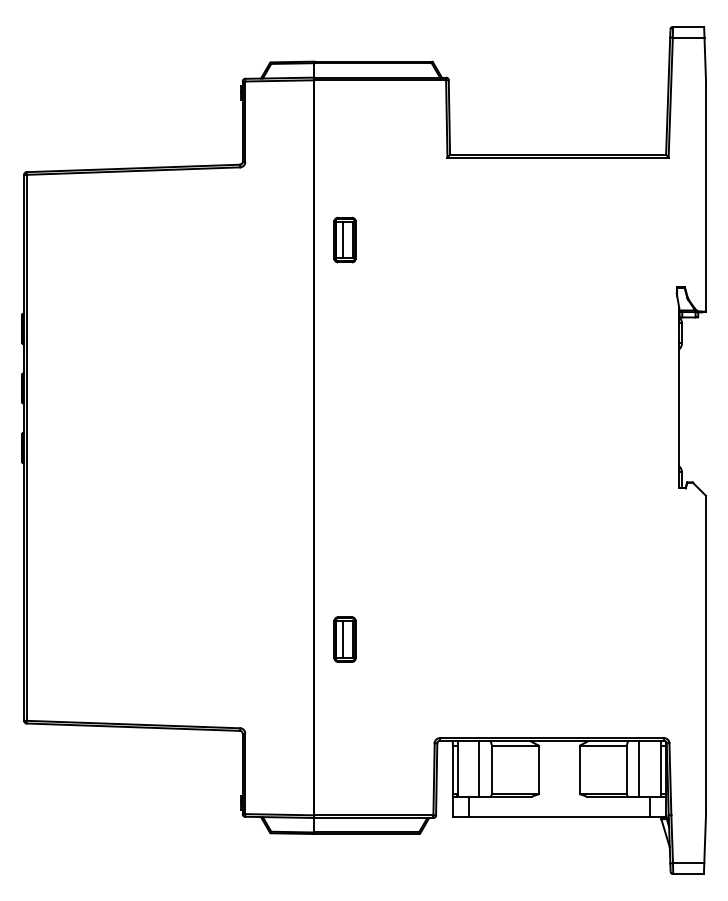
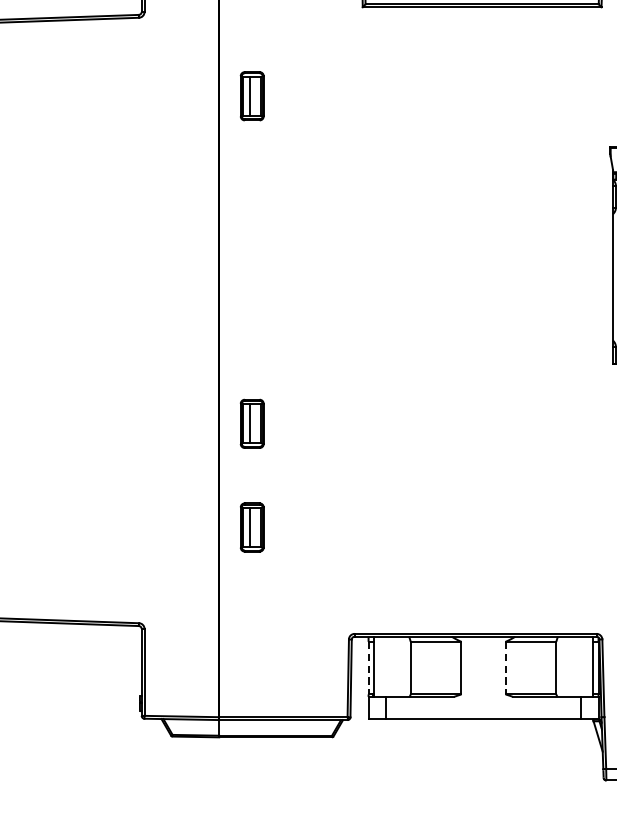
part: (344, 543) -> (251, 423), added
line: (479, 768) -> (397, 666), removed
line: (639, 768) -> (570, 666), removed
line: (452, 770) -> (368, 668), solid -> dashed
line: (579, 770) -> (505, 668), solid -> dashed

